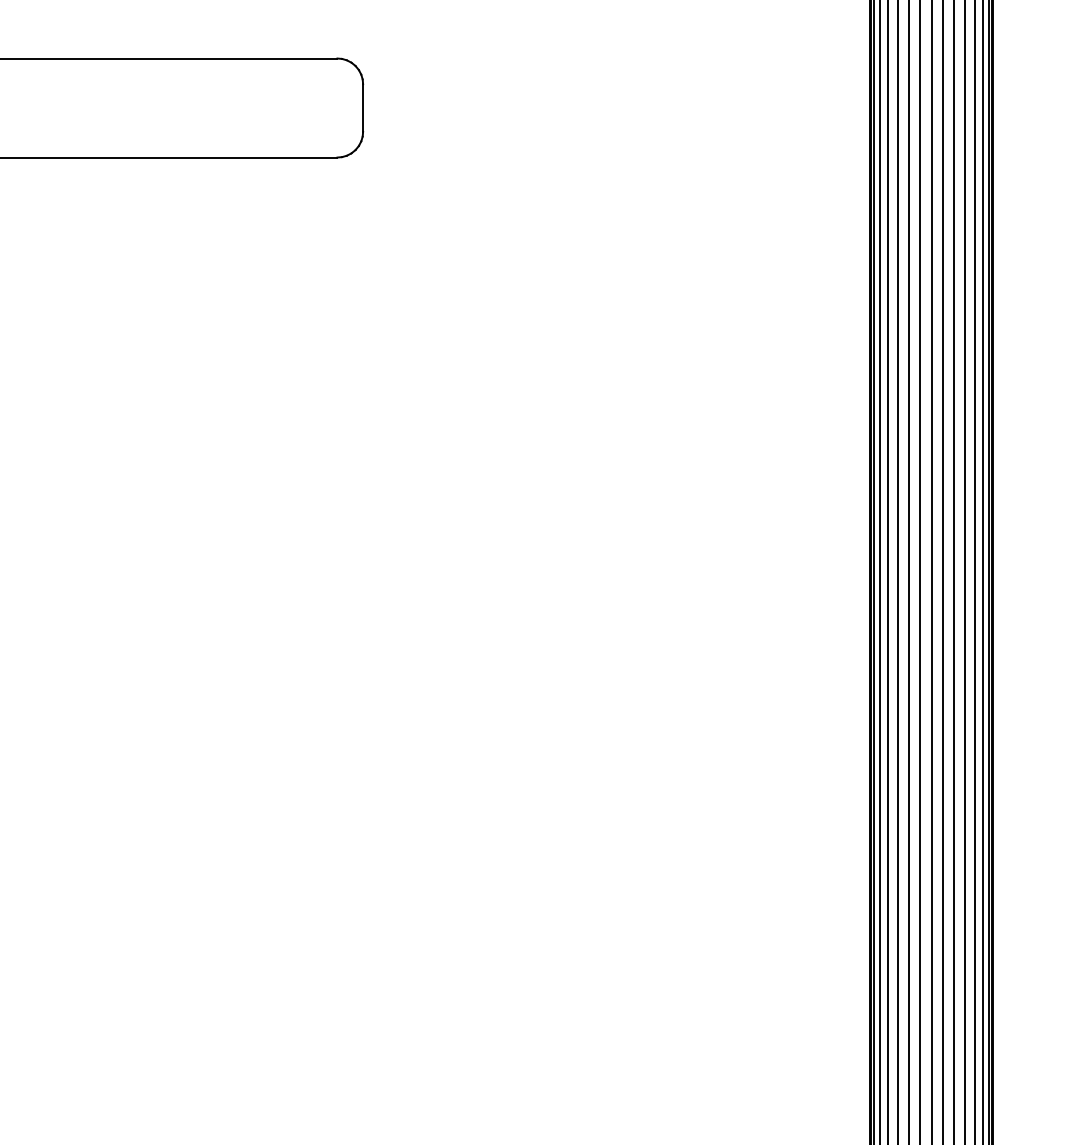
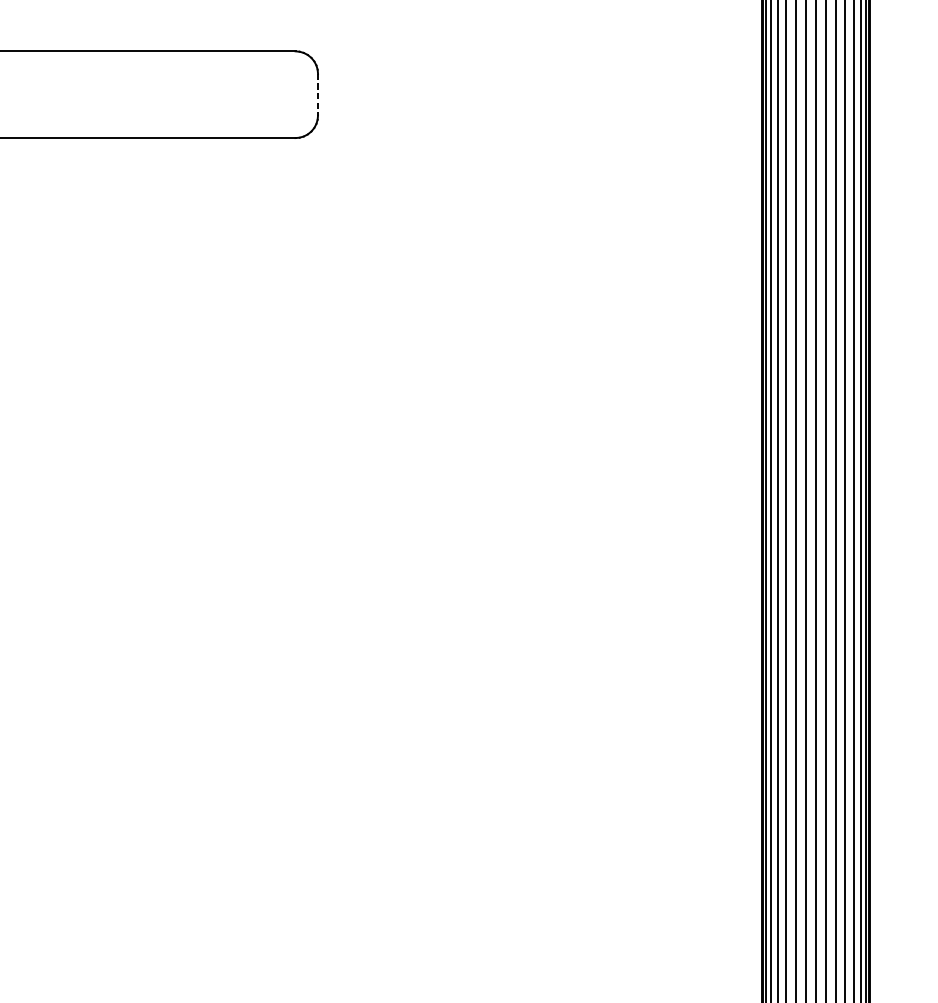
line: (363, 108) -> (318, 95), solid -> dashed

